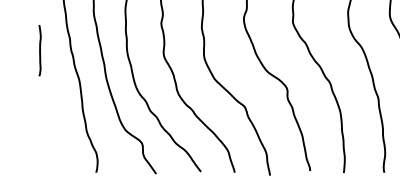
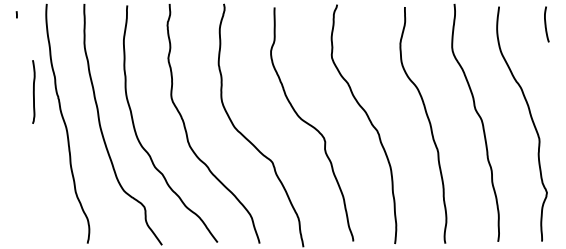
line: (39, 50) -> (33, 91), moved

